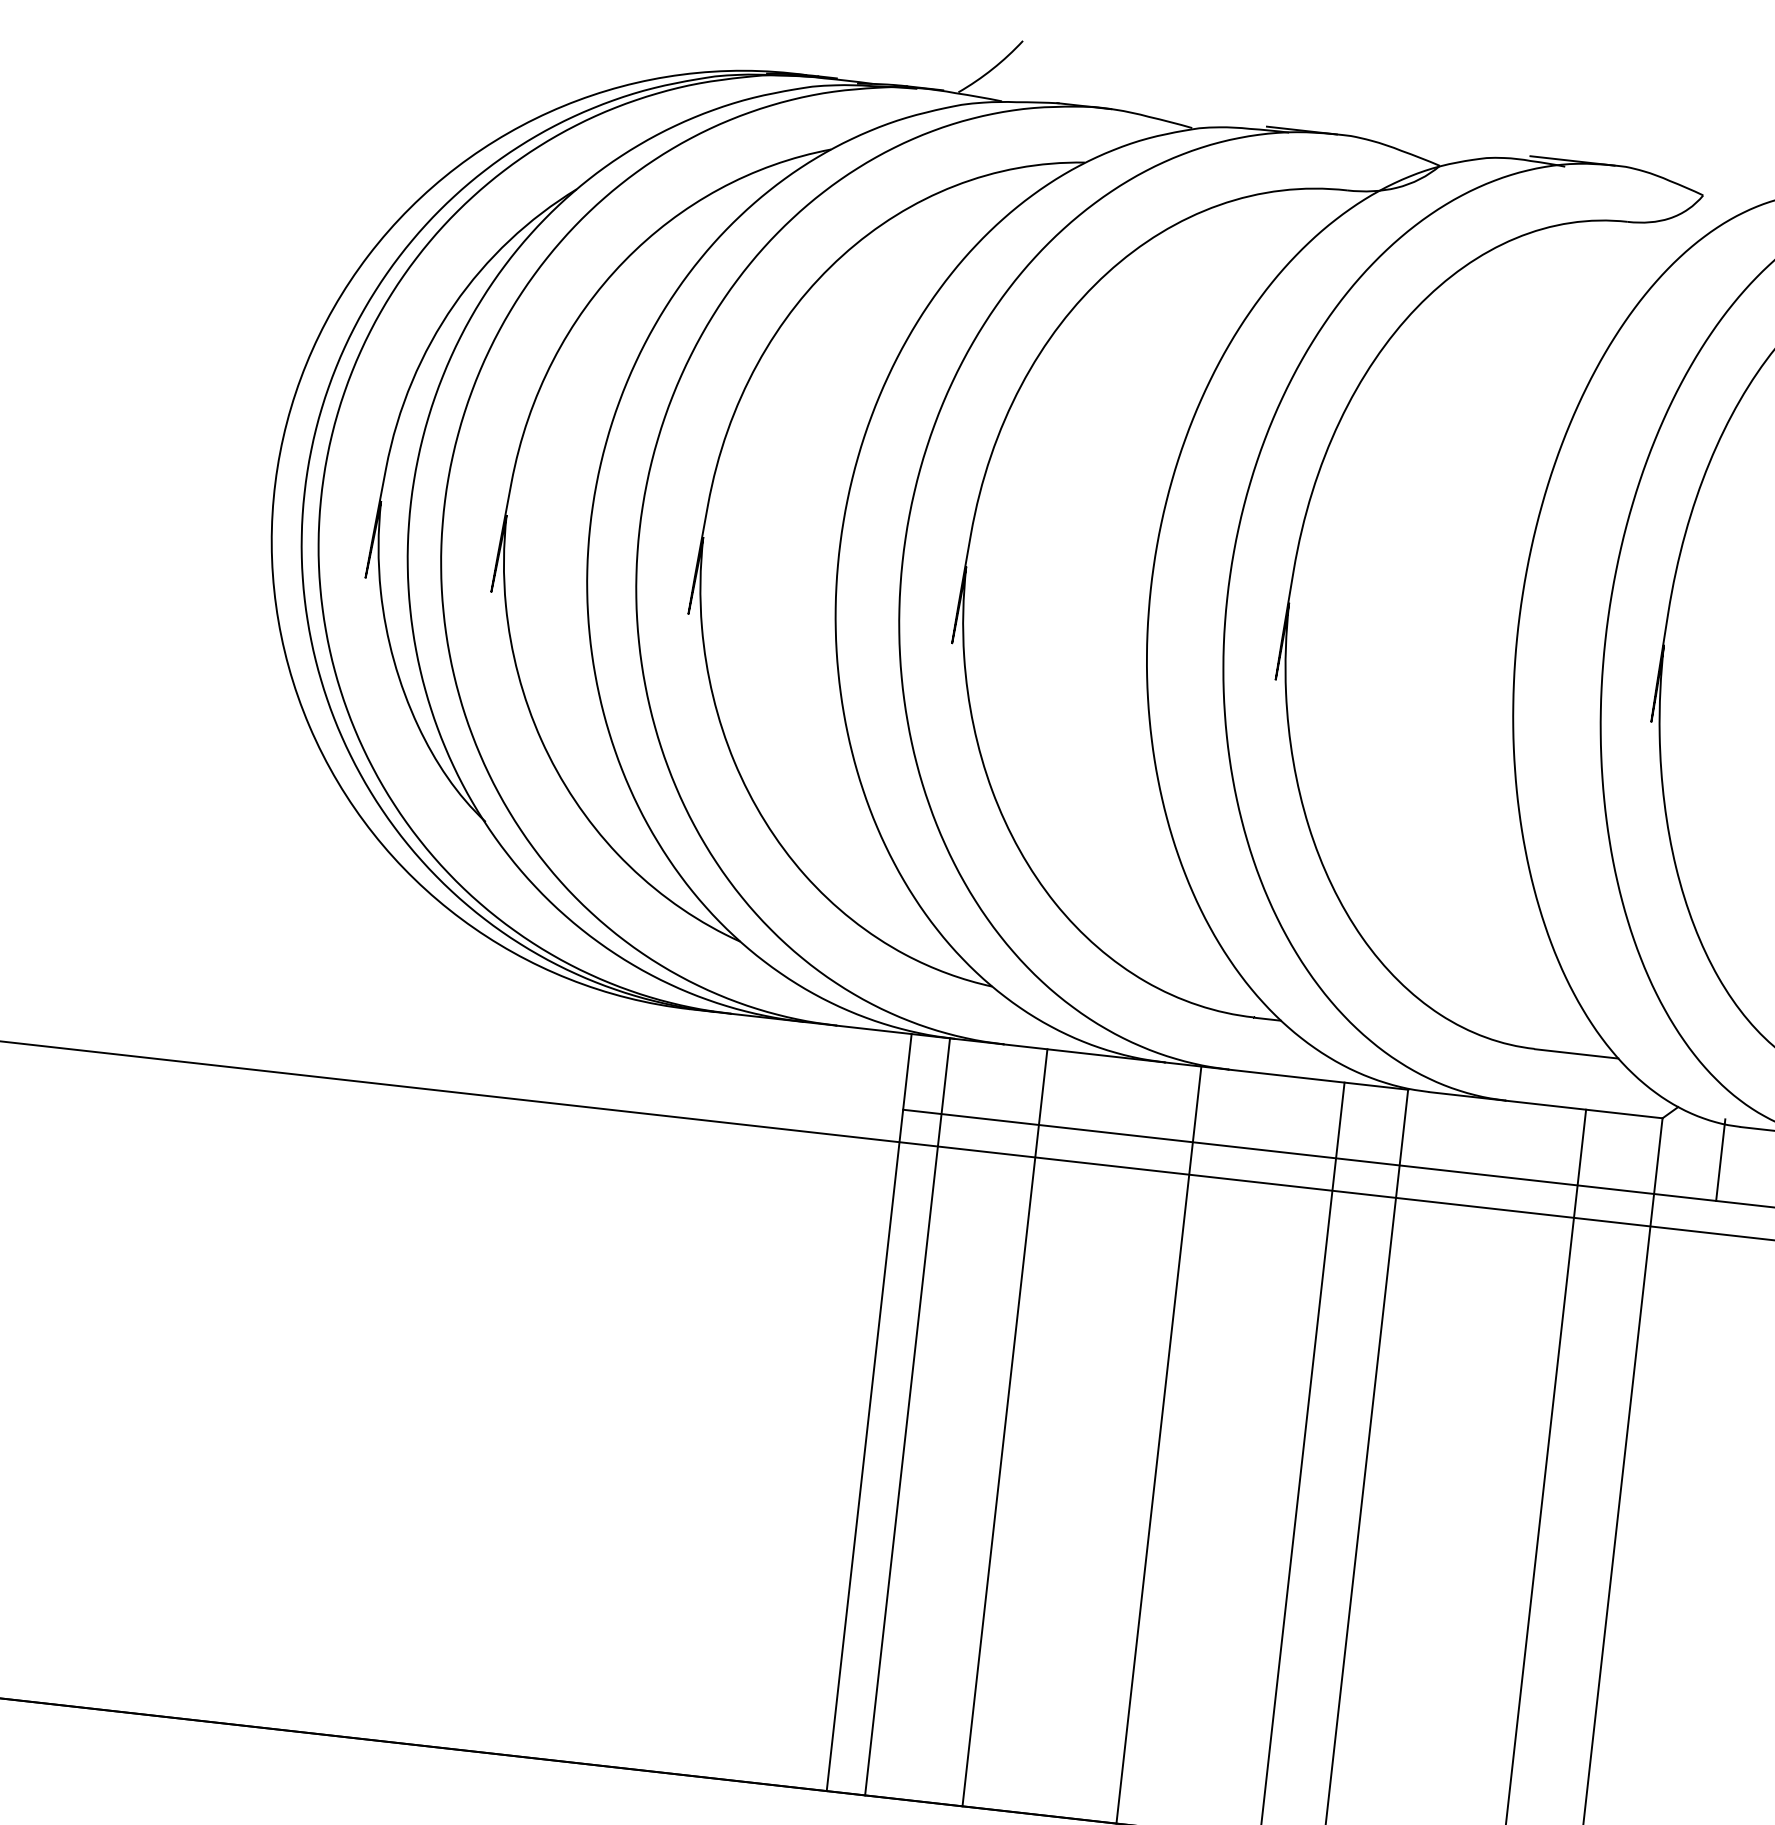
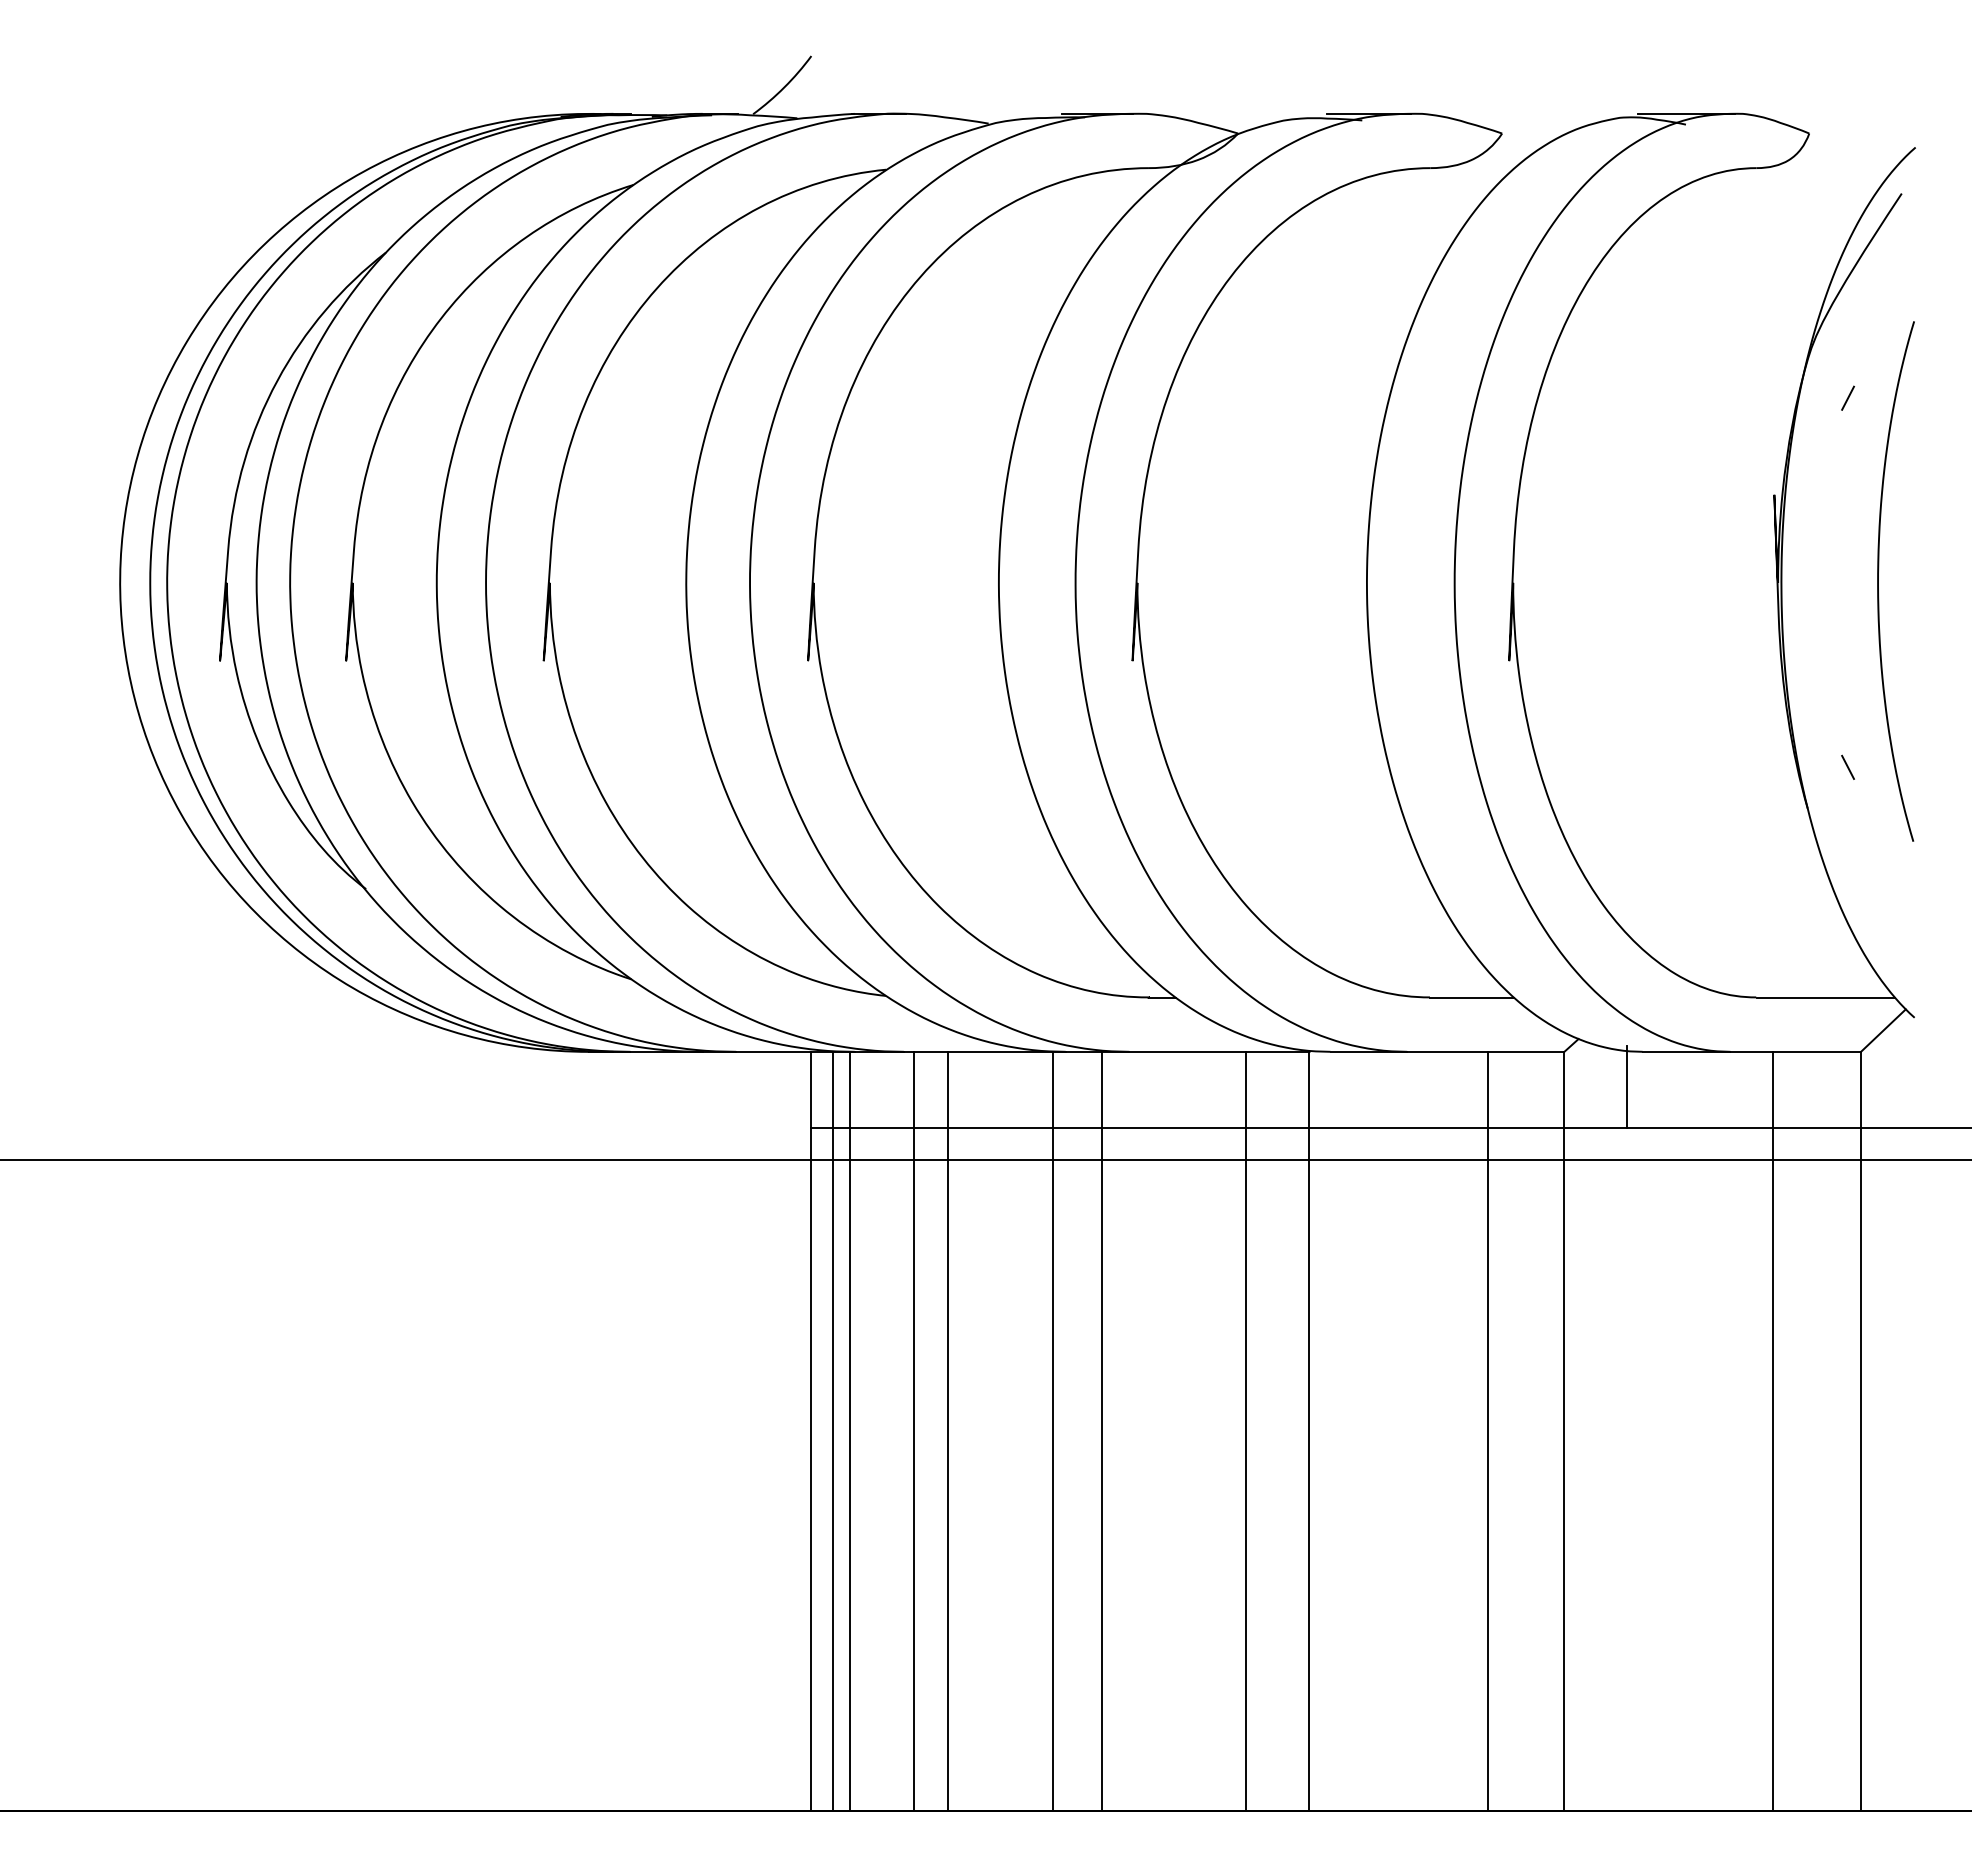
line: (890, 1414) -> (832, 1430), added
line: (972, 1423) -> (914, 1430), added
line: (1109, 1438) -> (1052, 1430), added

